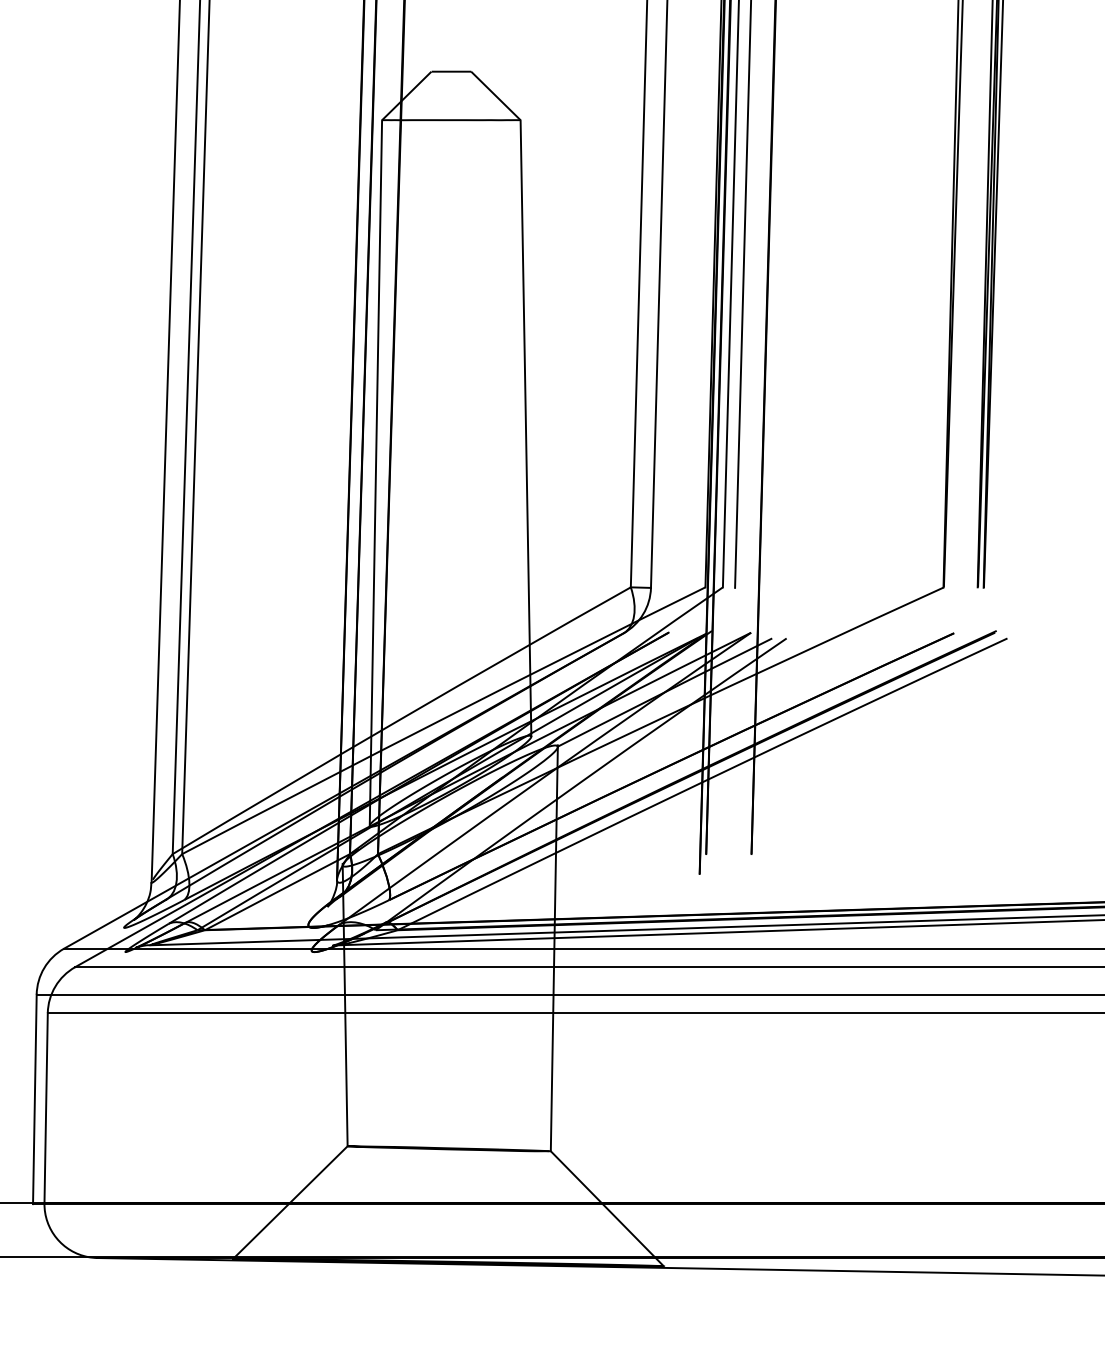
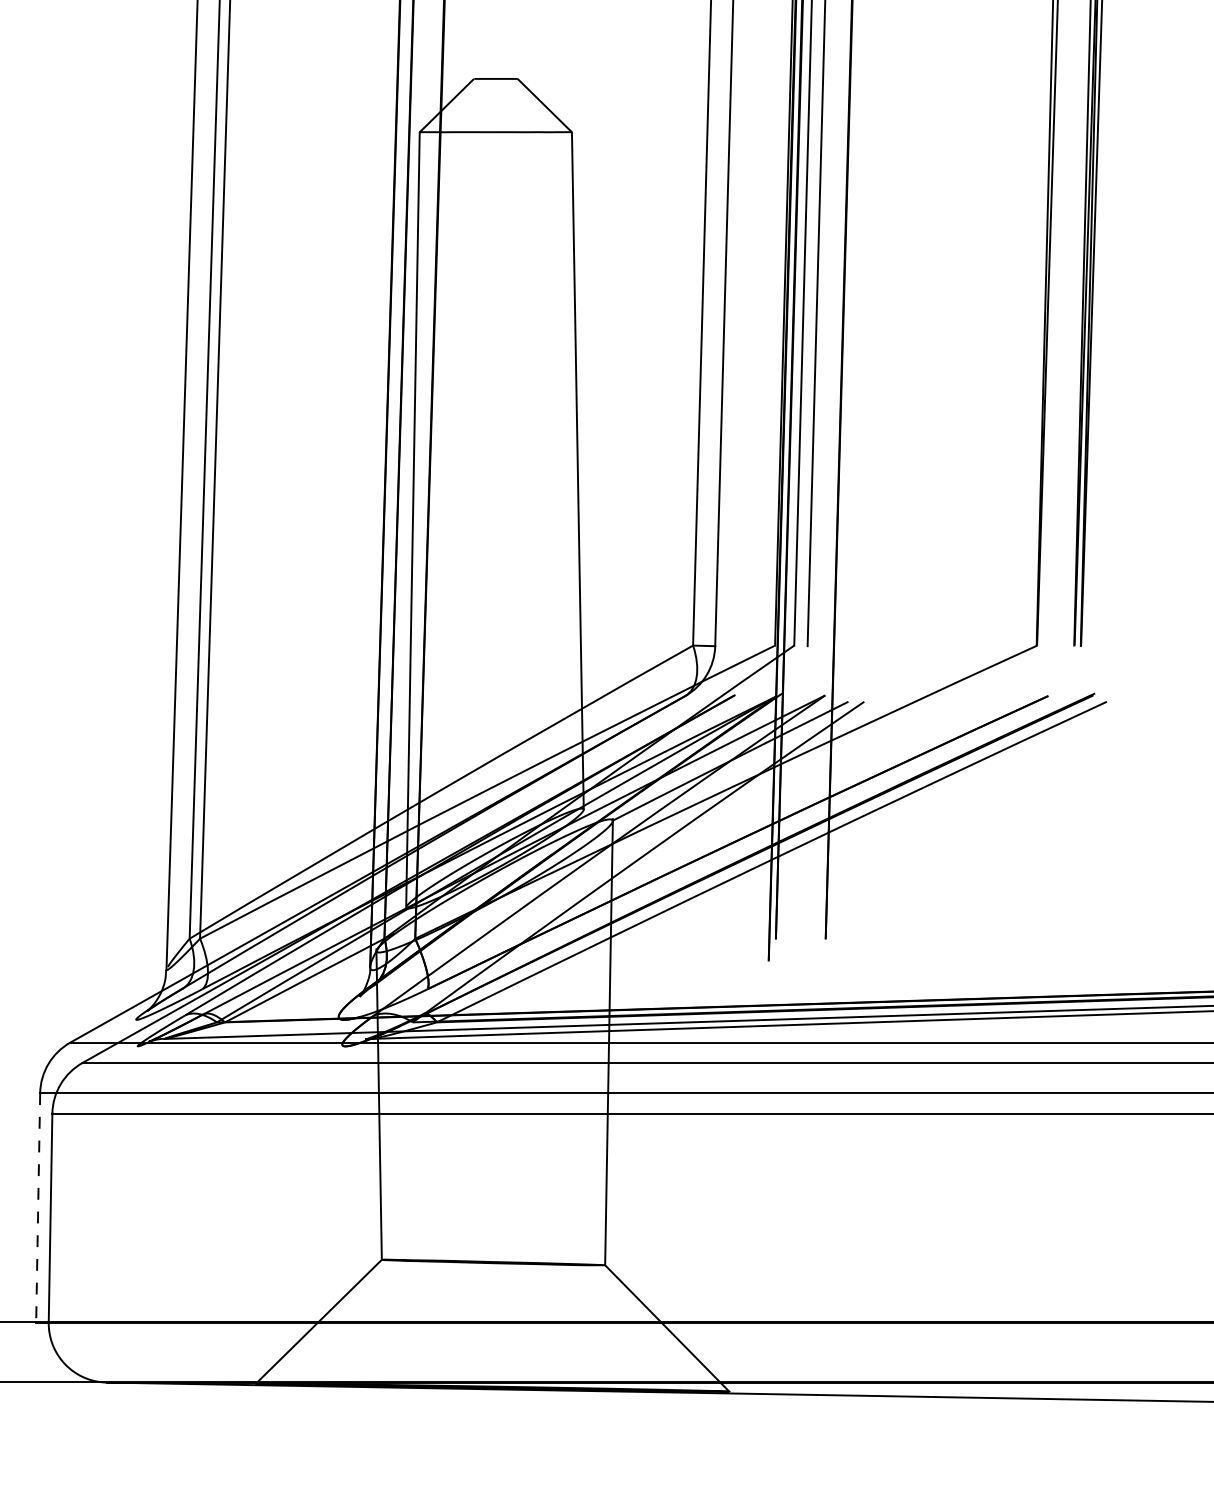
line: (34, 1099) -> (37, 1208), solid -> dashed

